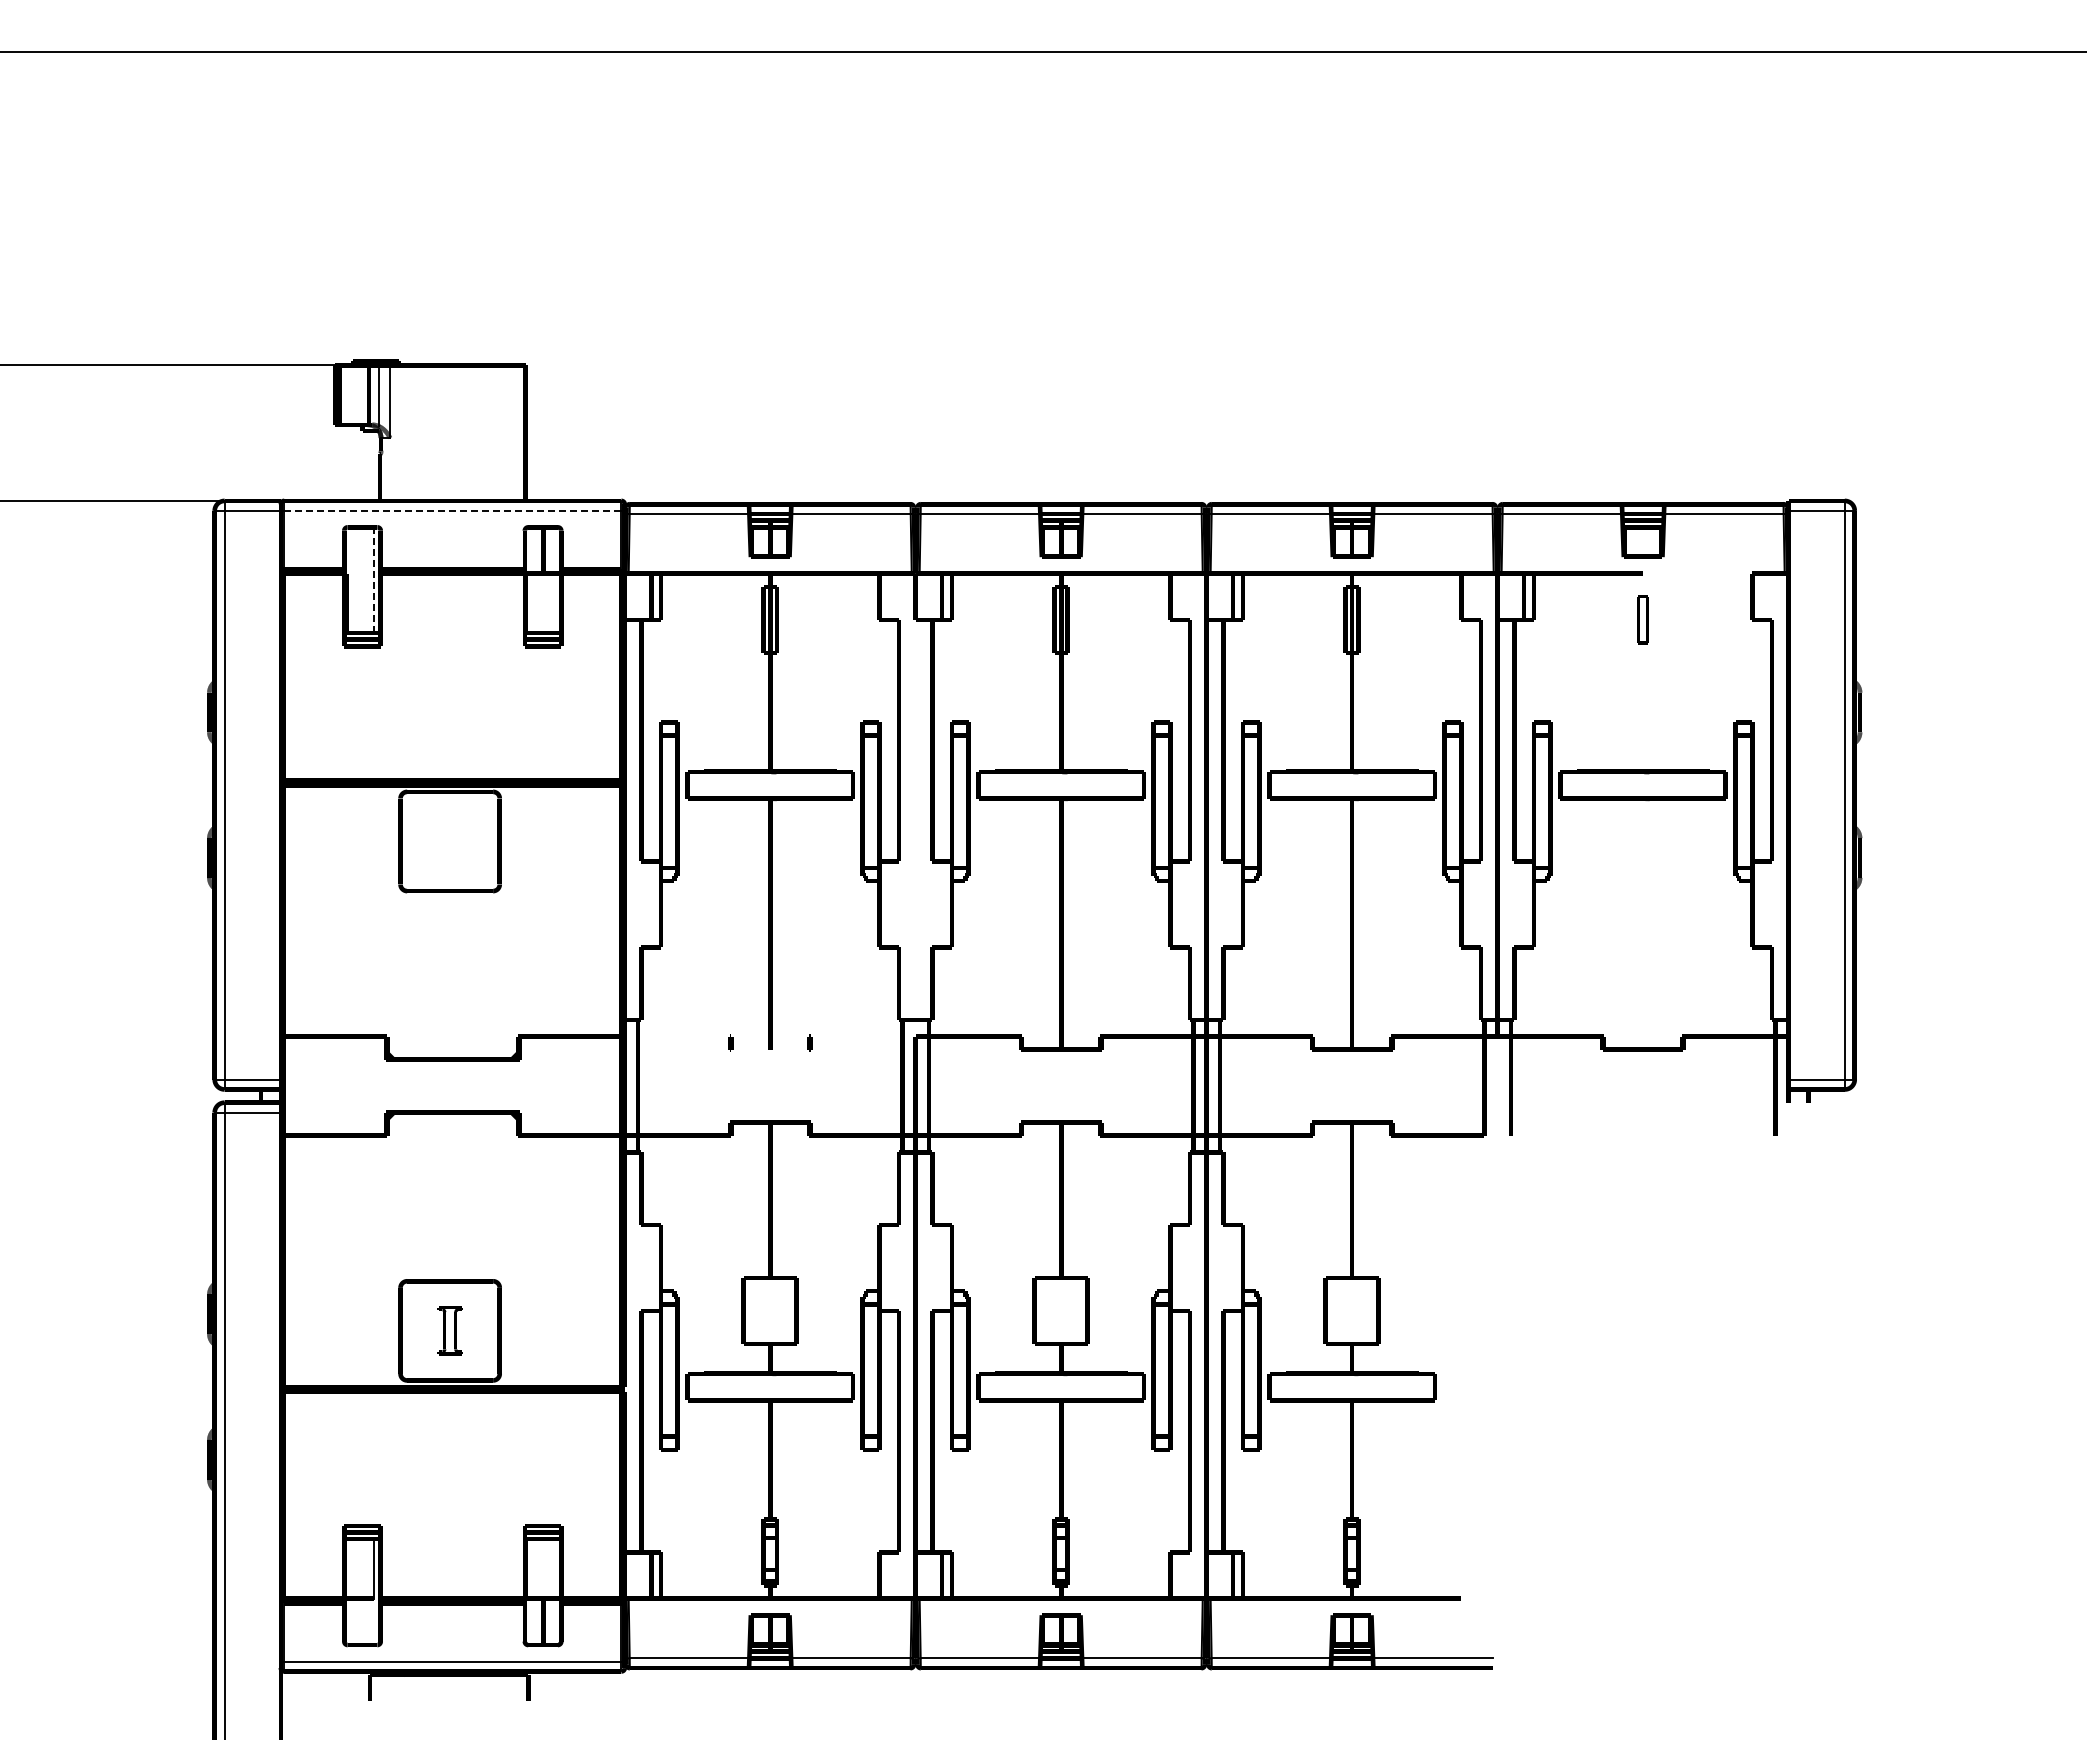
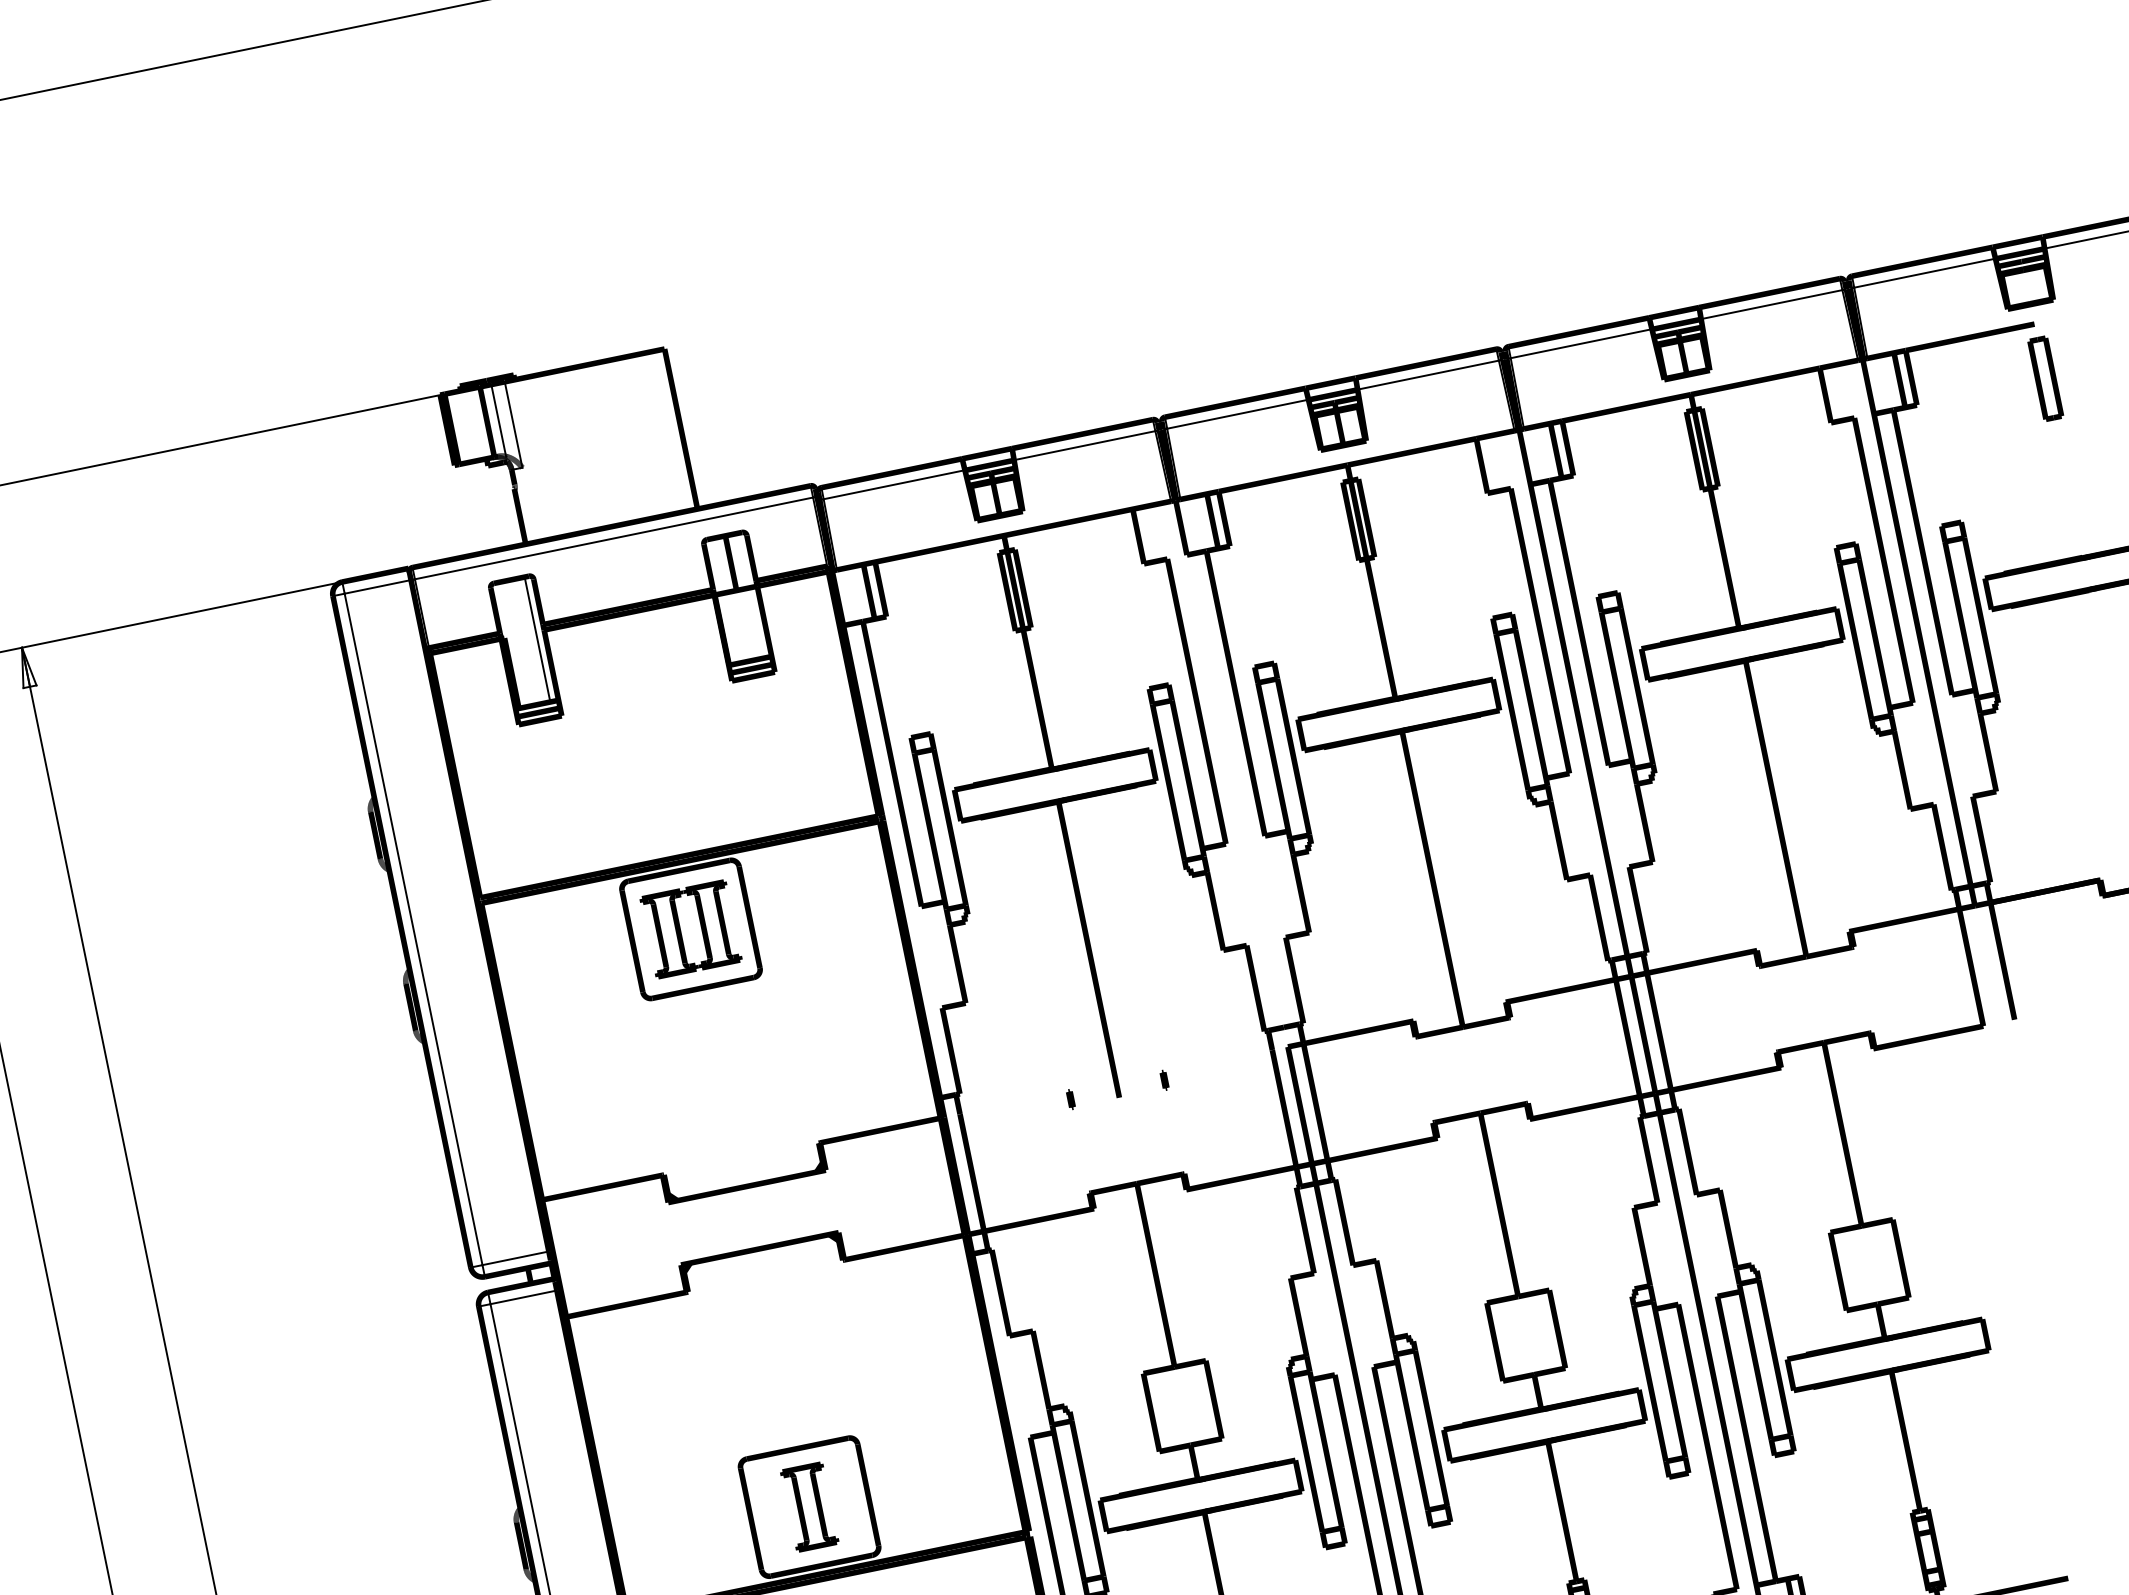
line: (452, 510) -> (613, 538), dashed -> solid
line: (373, 580) -> (537, 639), dashed -> solid
part: (1642, 619) -> (2044, 378), size x1.43
part: (449, 841) -> (690, 929), added
part: (450, 1330) -> (809, 1506), size x1.43

